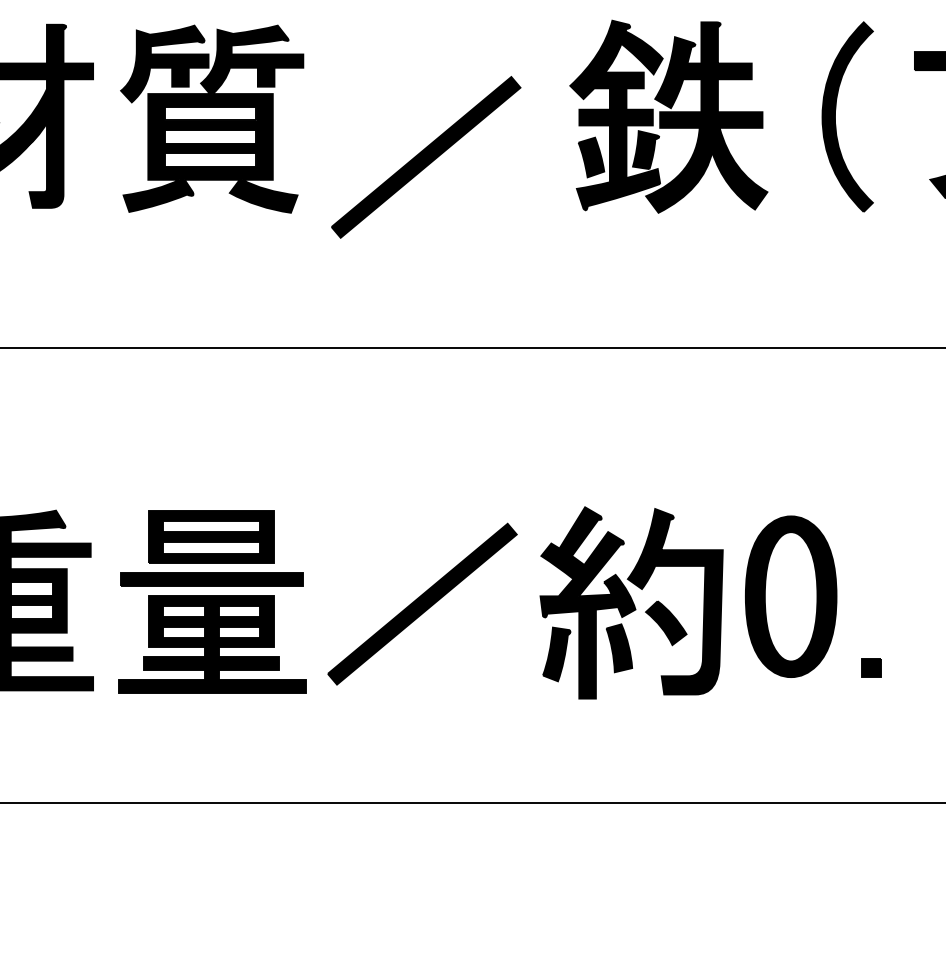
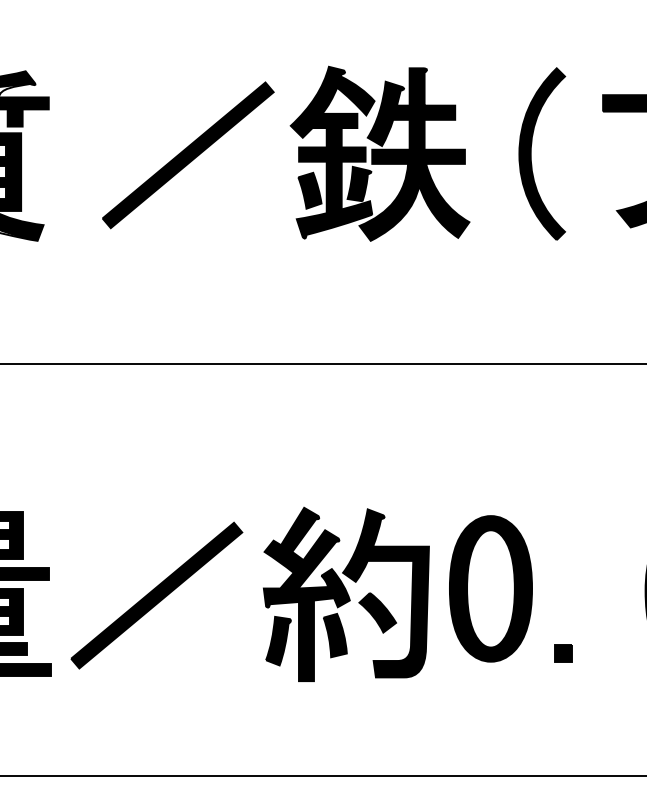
part: (426, 157) -> (188, 155), moved

